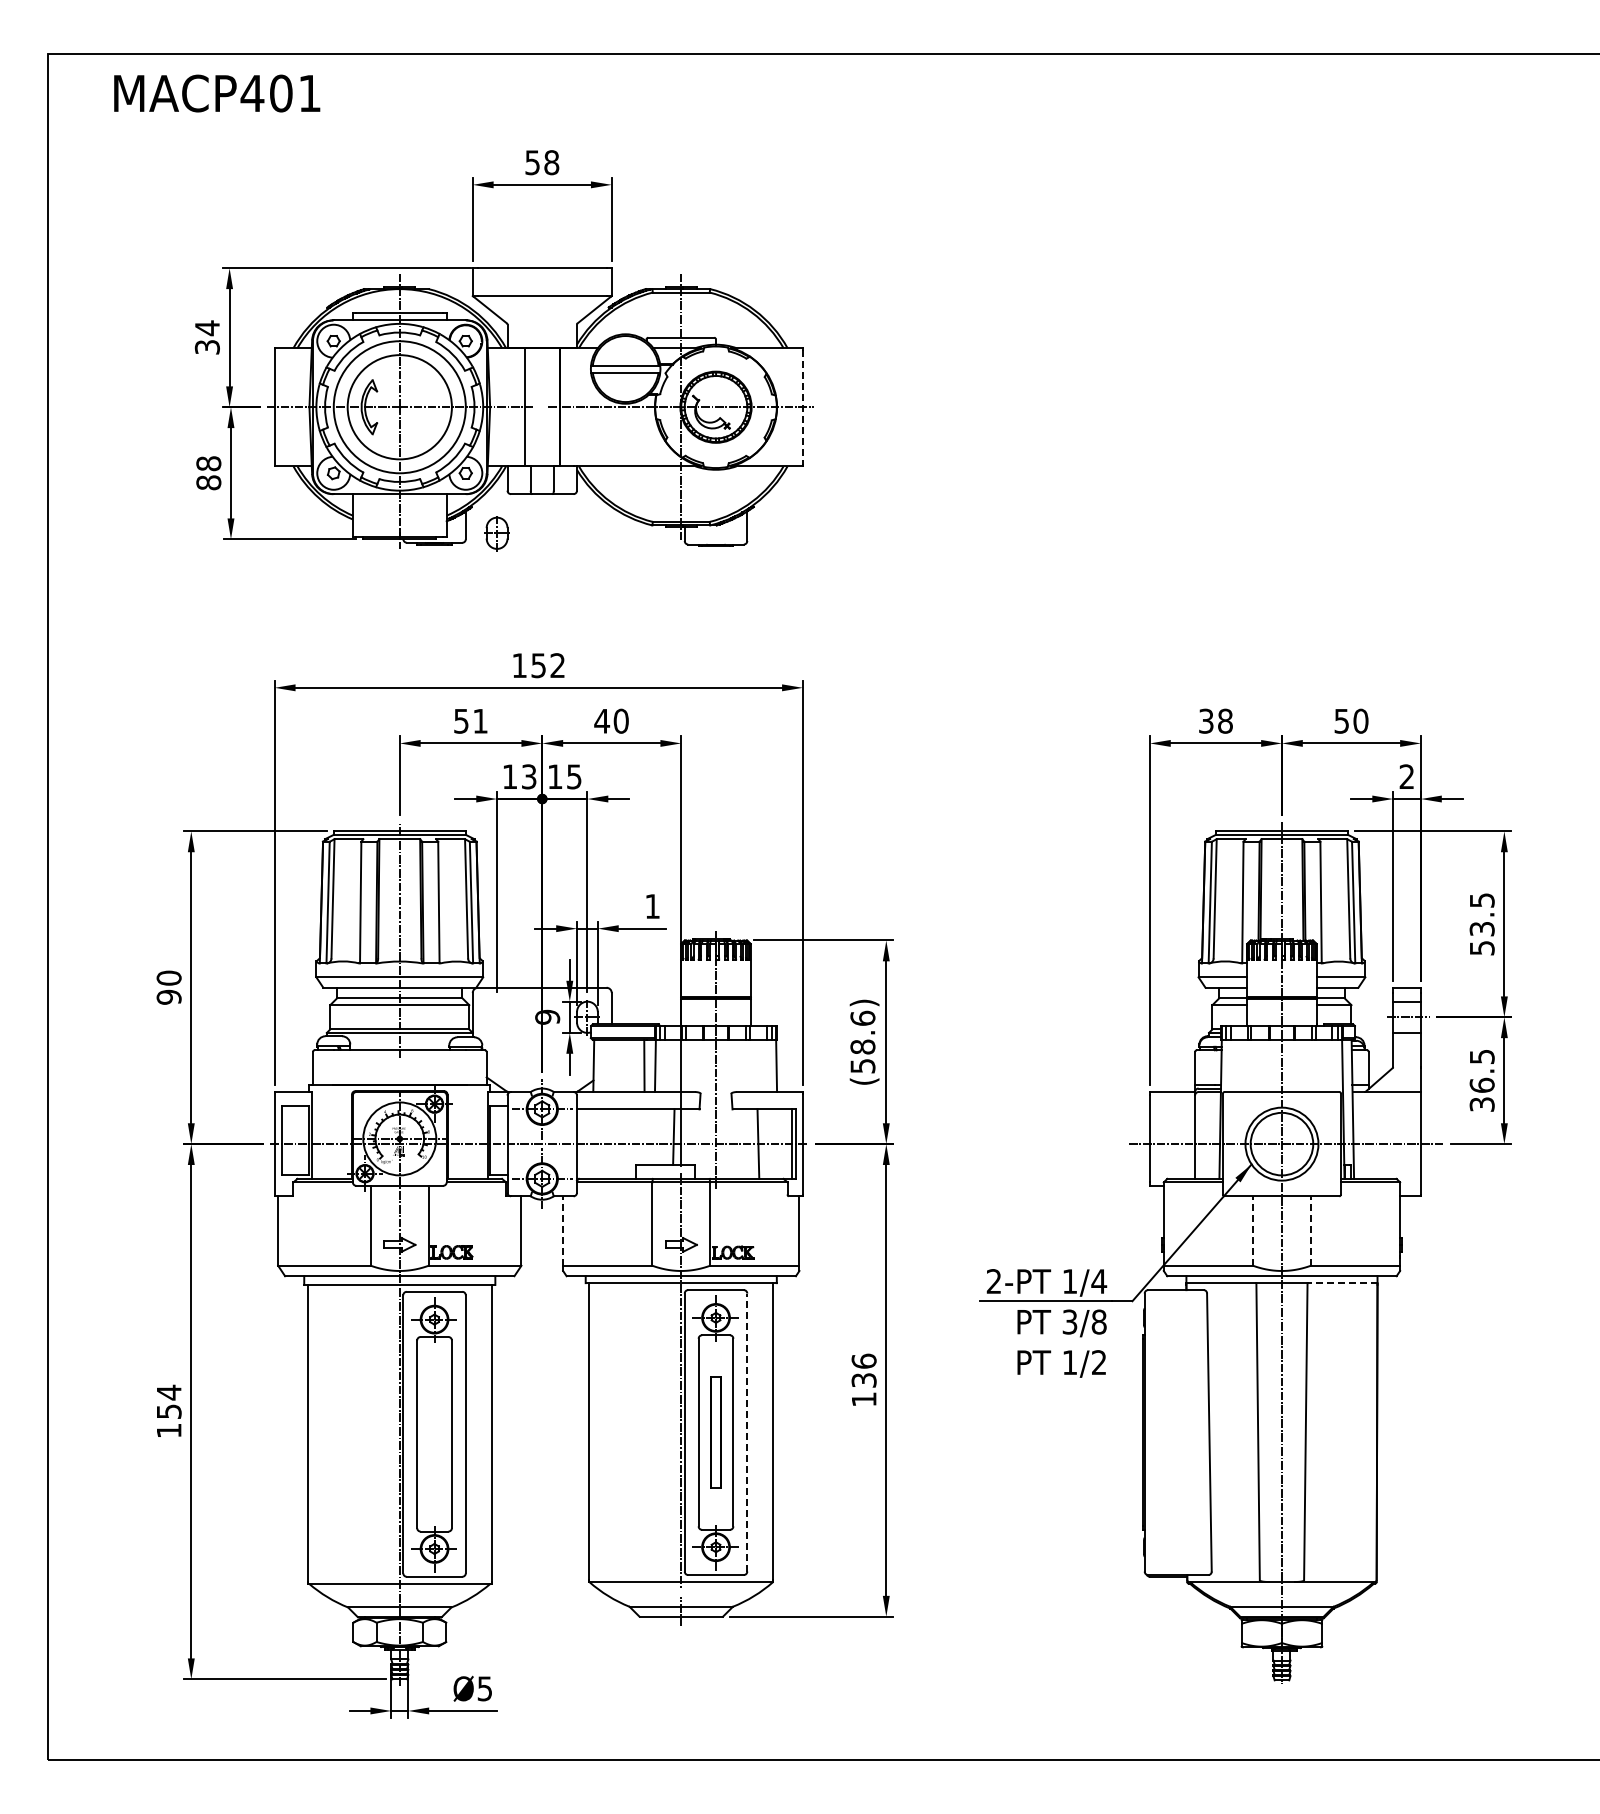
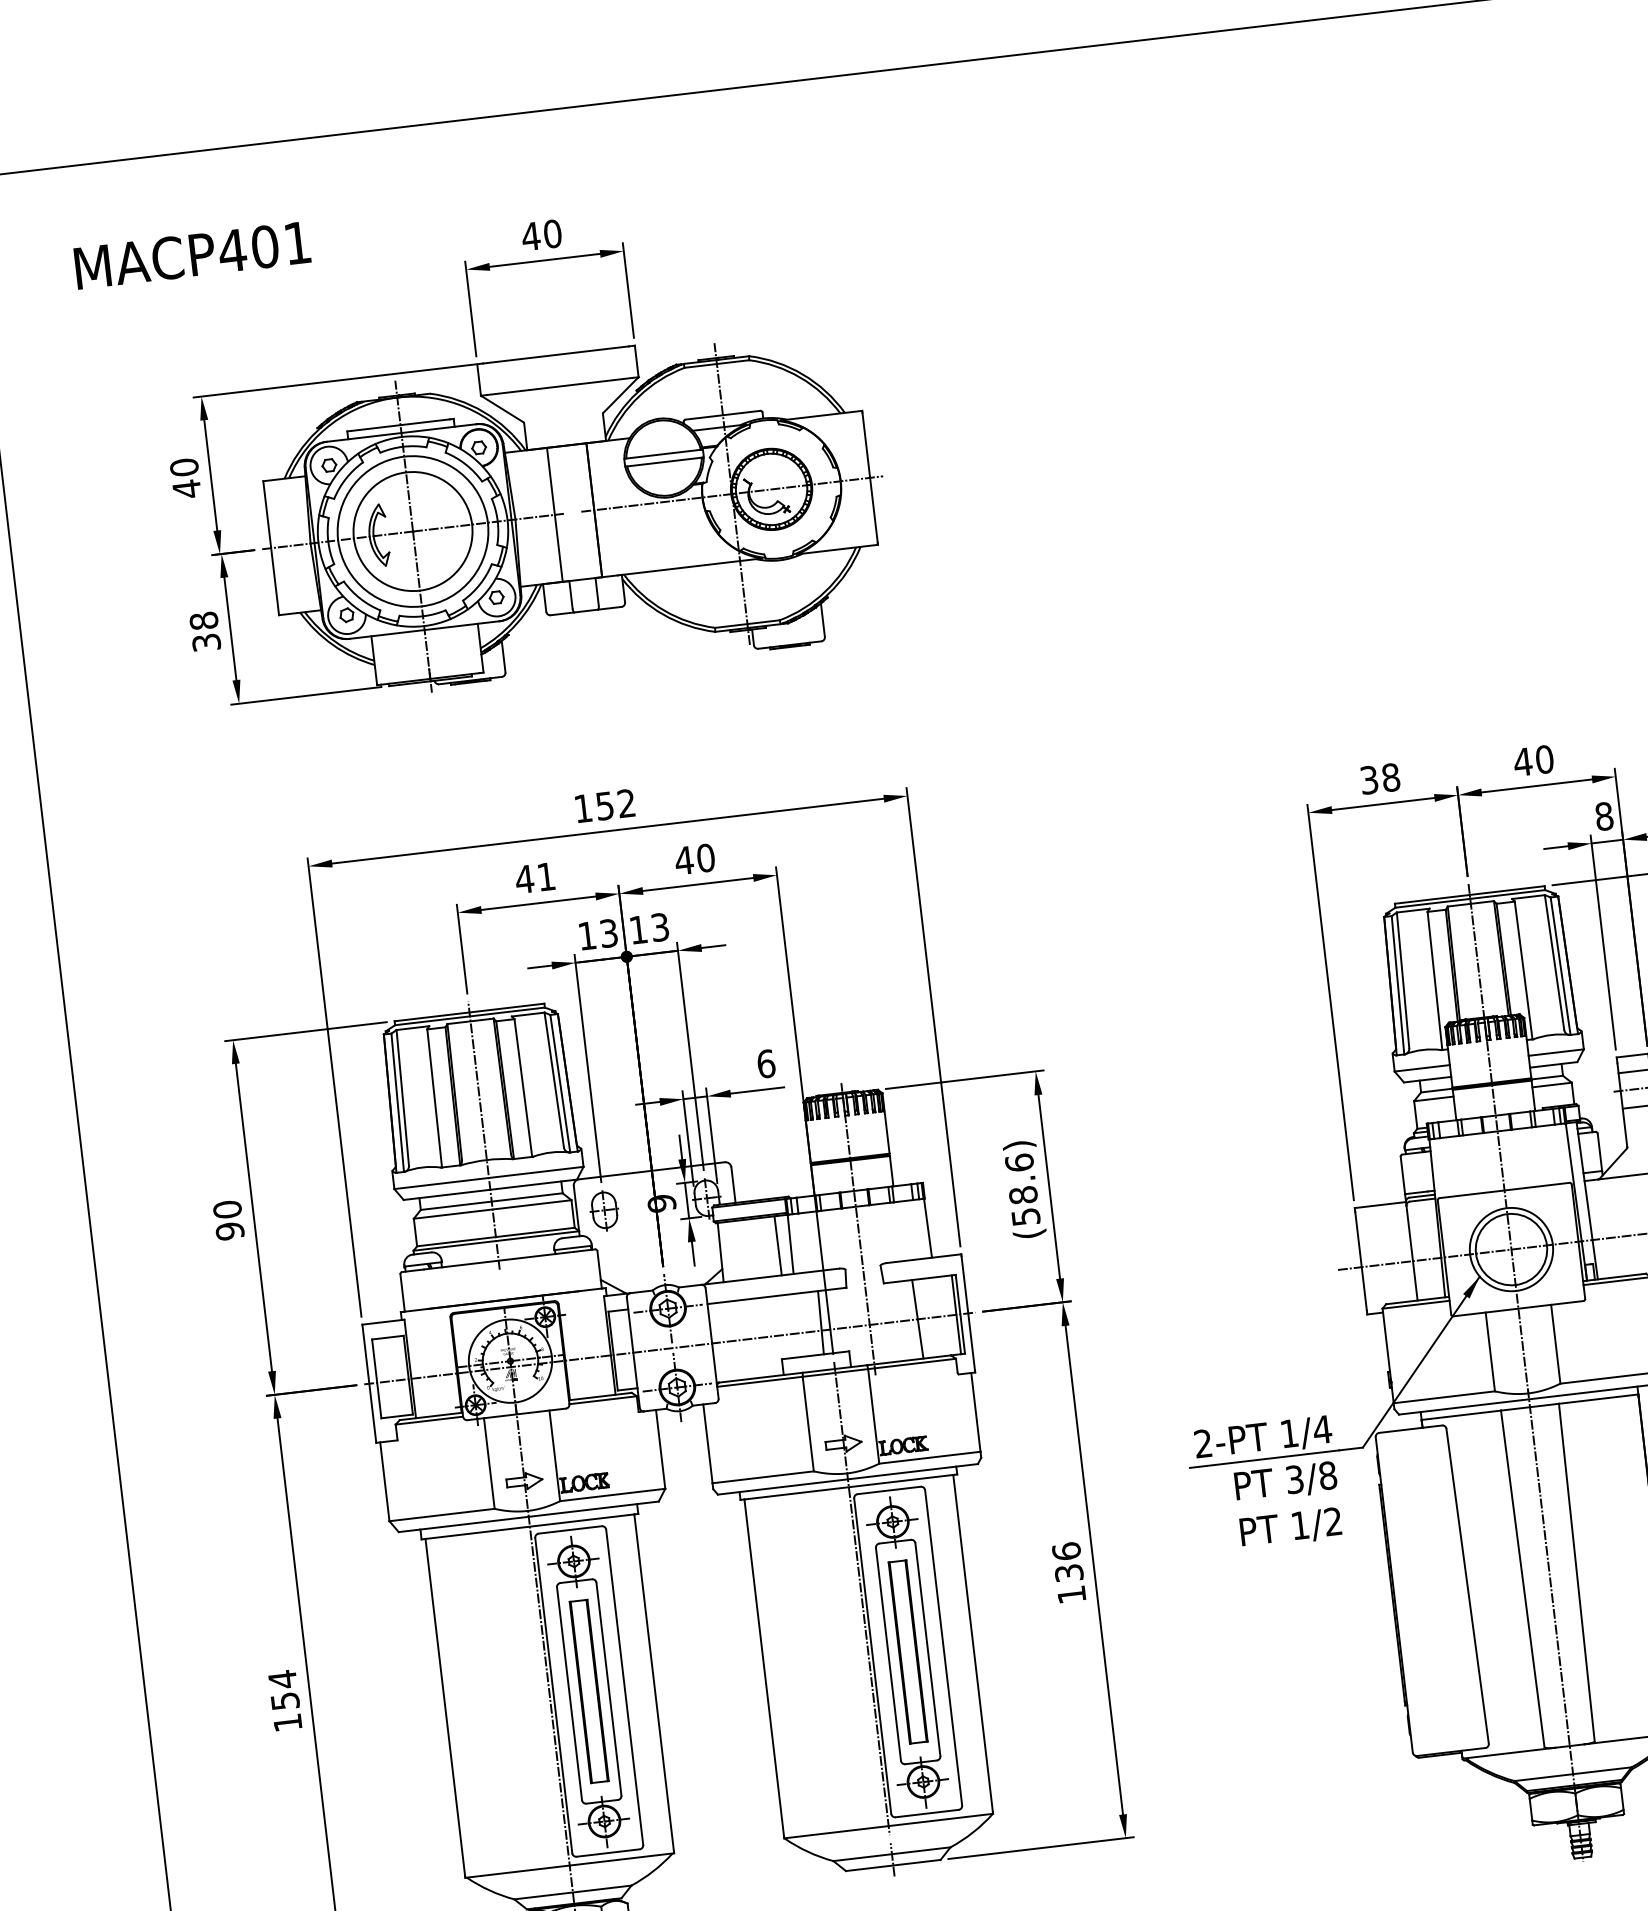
text: (217, 93) -> (192, 255), moved
text: (541, 162) -> (541, 235), 58 -> 40
text: (206, 337) -> (184, 478), 34 -> 40
line: (802, 407) -> (869, 478), dashed -> solid
text: (208, 482) -> (206, 642), 88 -> 38
part: (496, 533) -> (603, 1210), moved
text: (461, 721) -> (524, 879), 51 -> 41
text: (1341, 721) -> (1522, 762), 50 -> 40
text: (574, 776) -> (660, 926), 15 -> 13
text: (1406, 776) -> (1603, 816), 2 -> 8
text: (652, 906) -> (766, 1063), 1 -> 6
line: (563, 1231) -> (708, 1444), dashed -> solid
line: (1253, 1231) -> (1490, 1352), dashed -> solid
line: (1310, 1231) -> (1555, 1344), dashed -> solid
line: (1342, 1283) -> (1598, 1399), dashed -> solid
part: (715, 1432) -> (907, 1652), size x1.43
line: (747, 1432) -> (943, 1647), dashed -> solid
part: (434, 1433) -> (589, 1690), added

